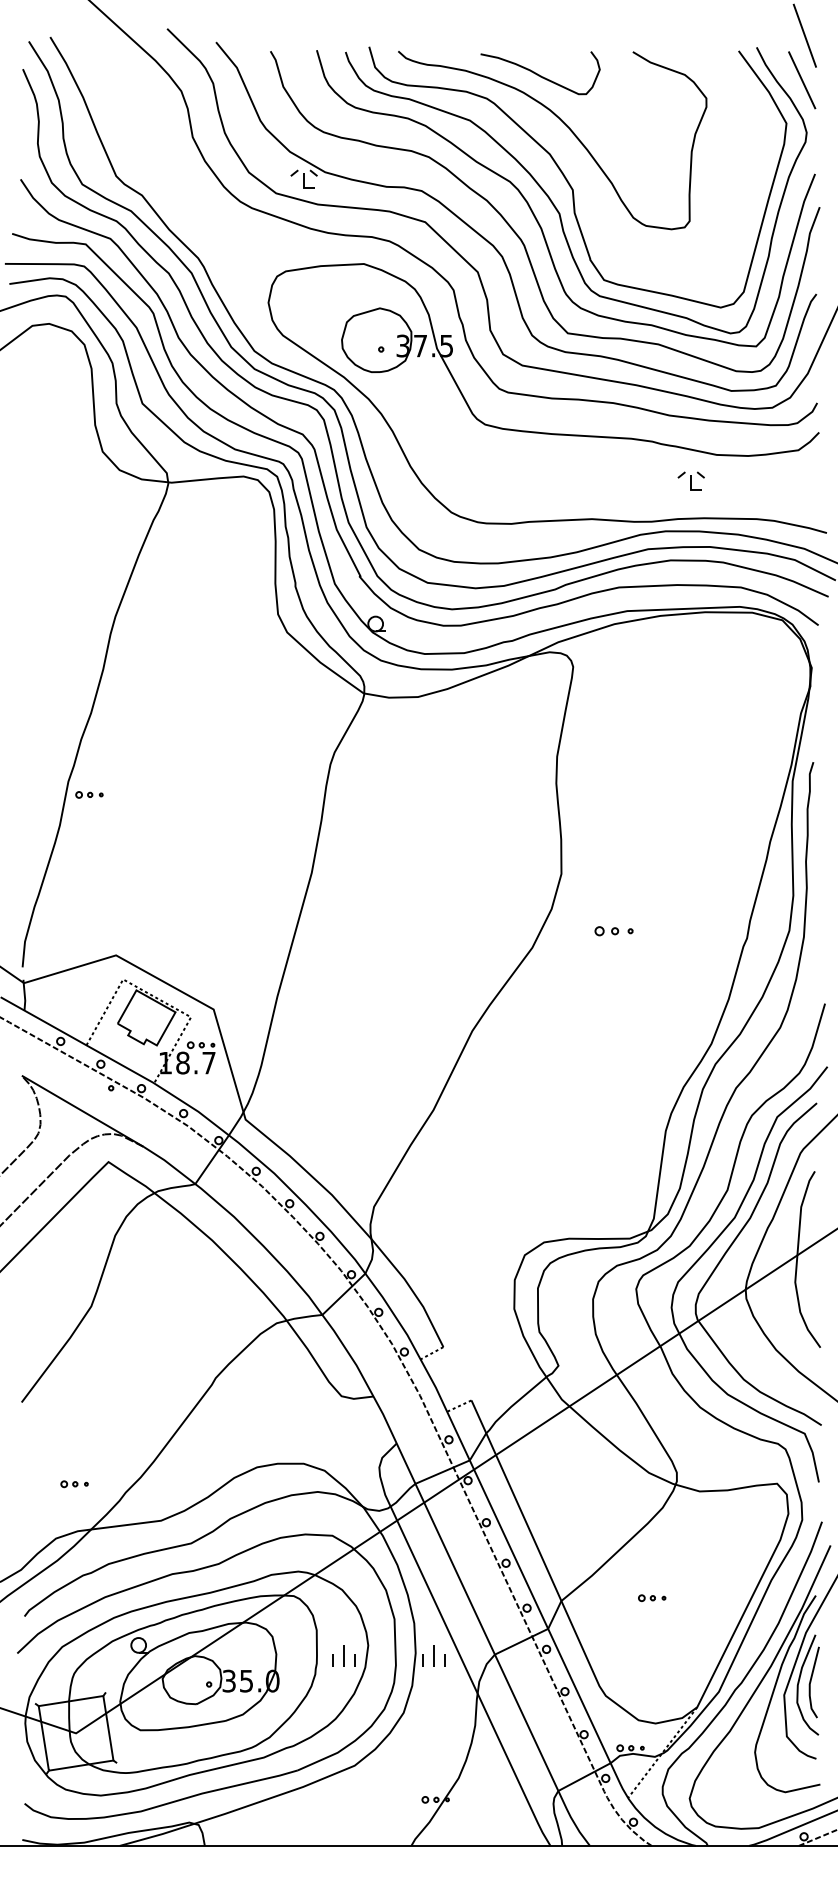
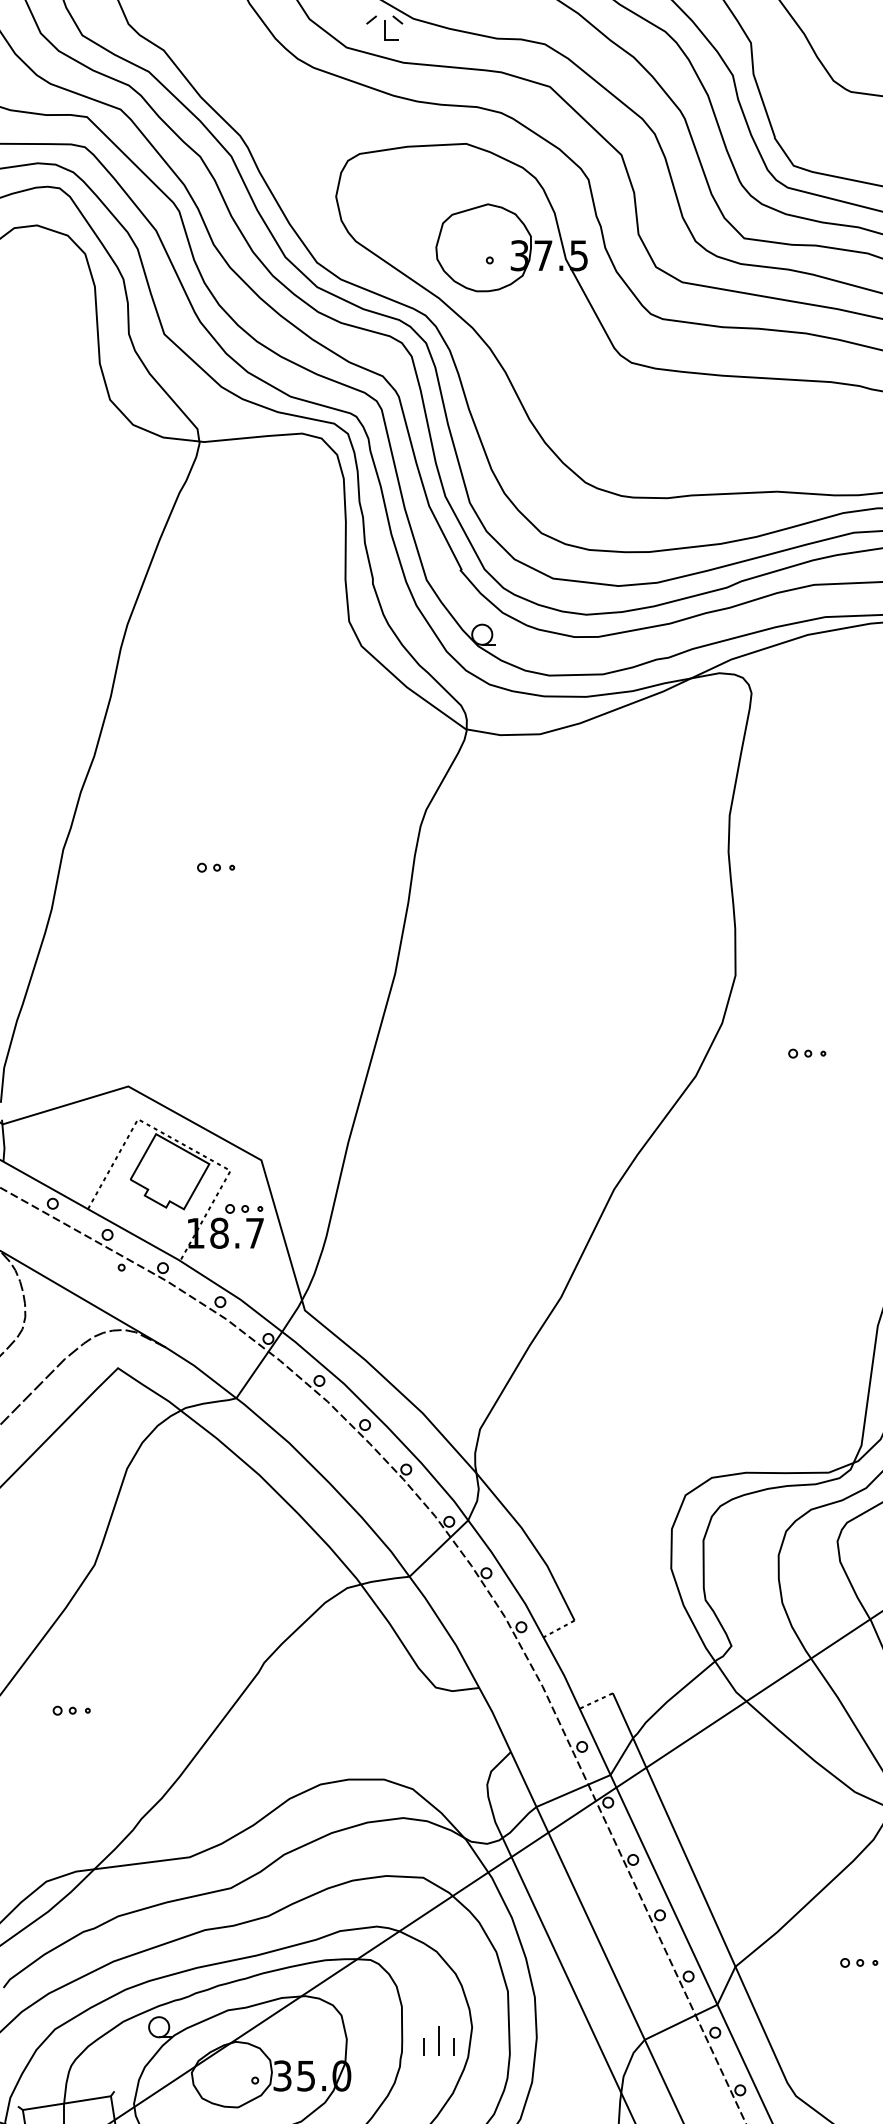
part: (89, 794) -> (216, 867), moved
part: (613, 931) -> (806, 1053), size x0.71
part: (74, 1484) -> (71, 1711), moved
part: (433, 1655) -> (561, 2041), removed

